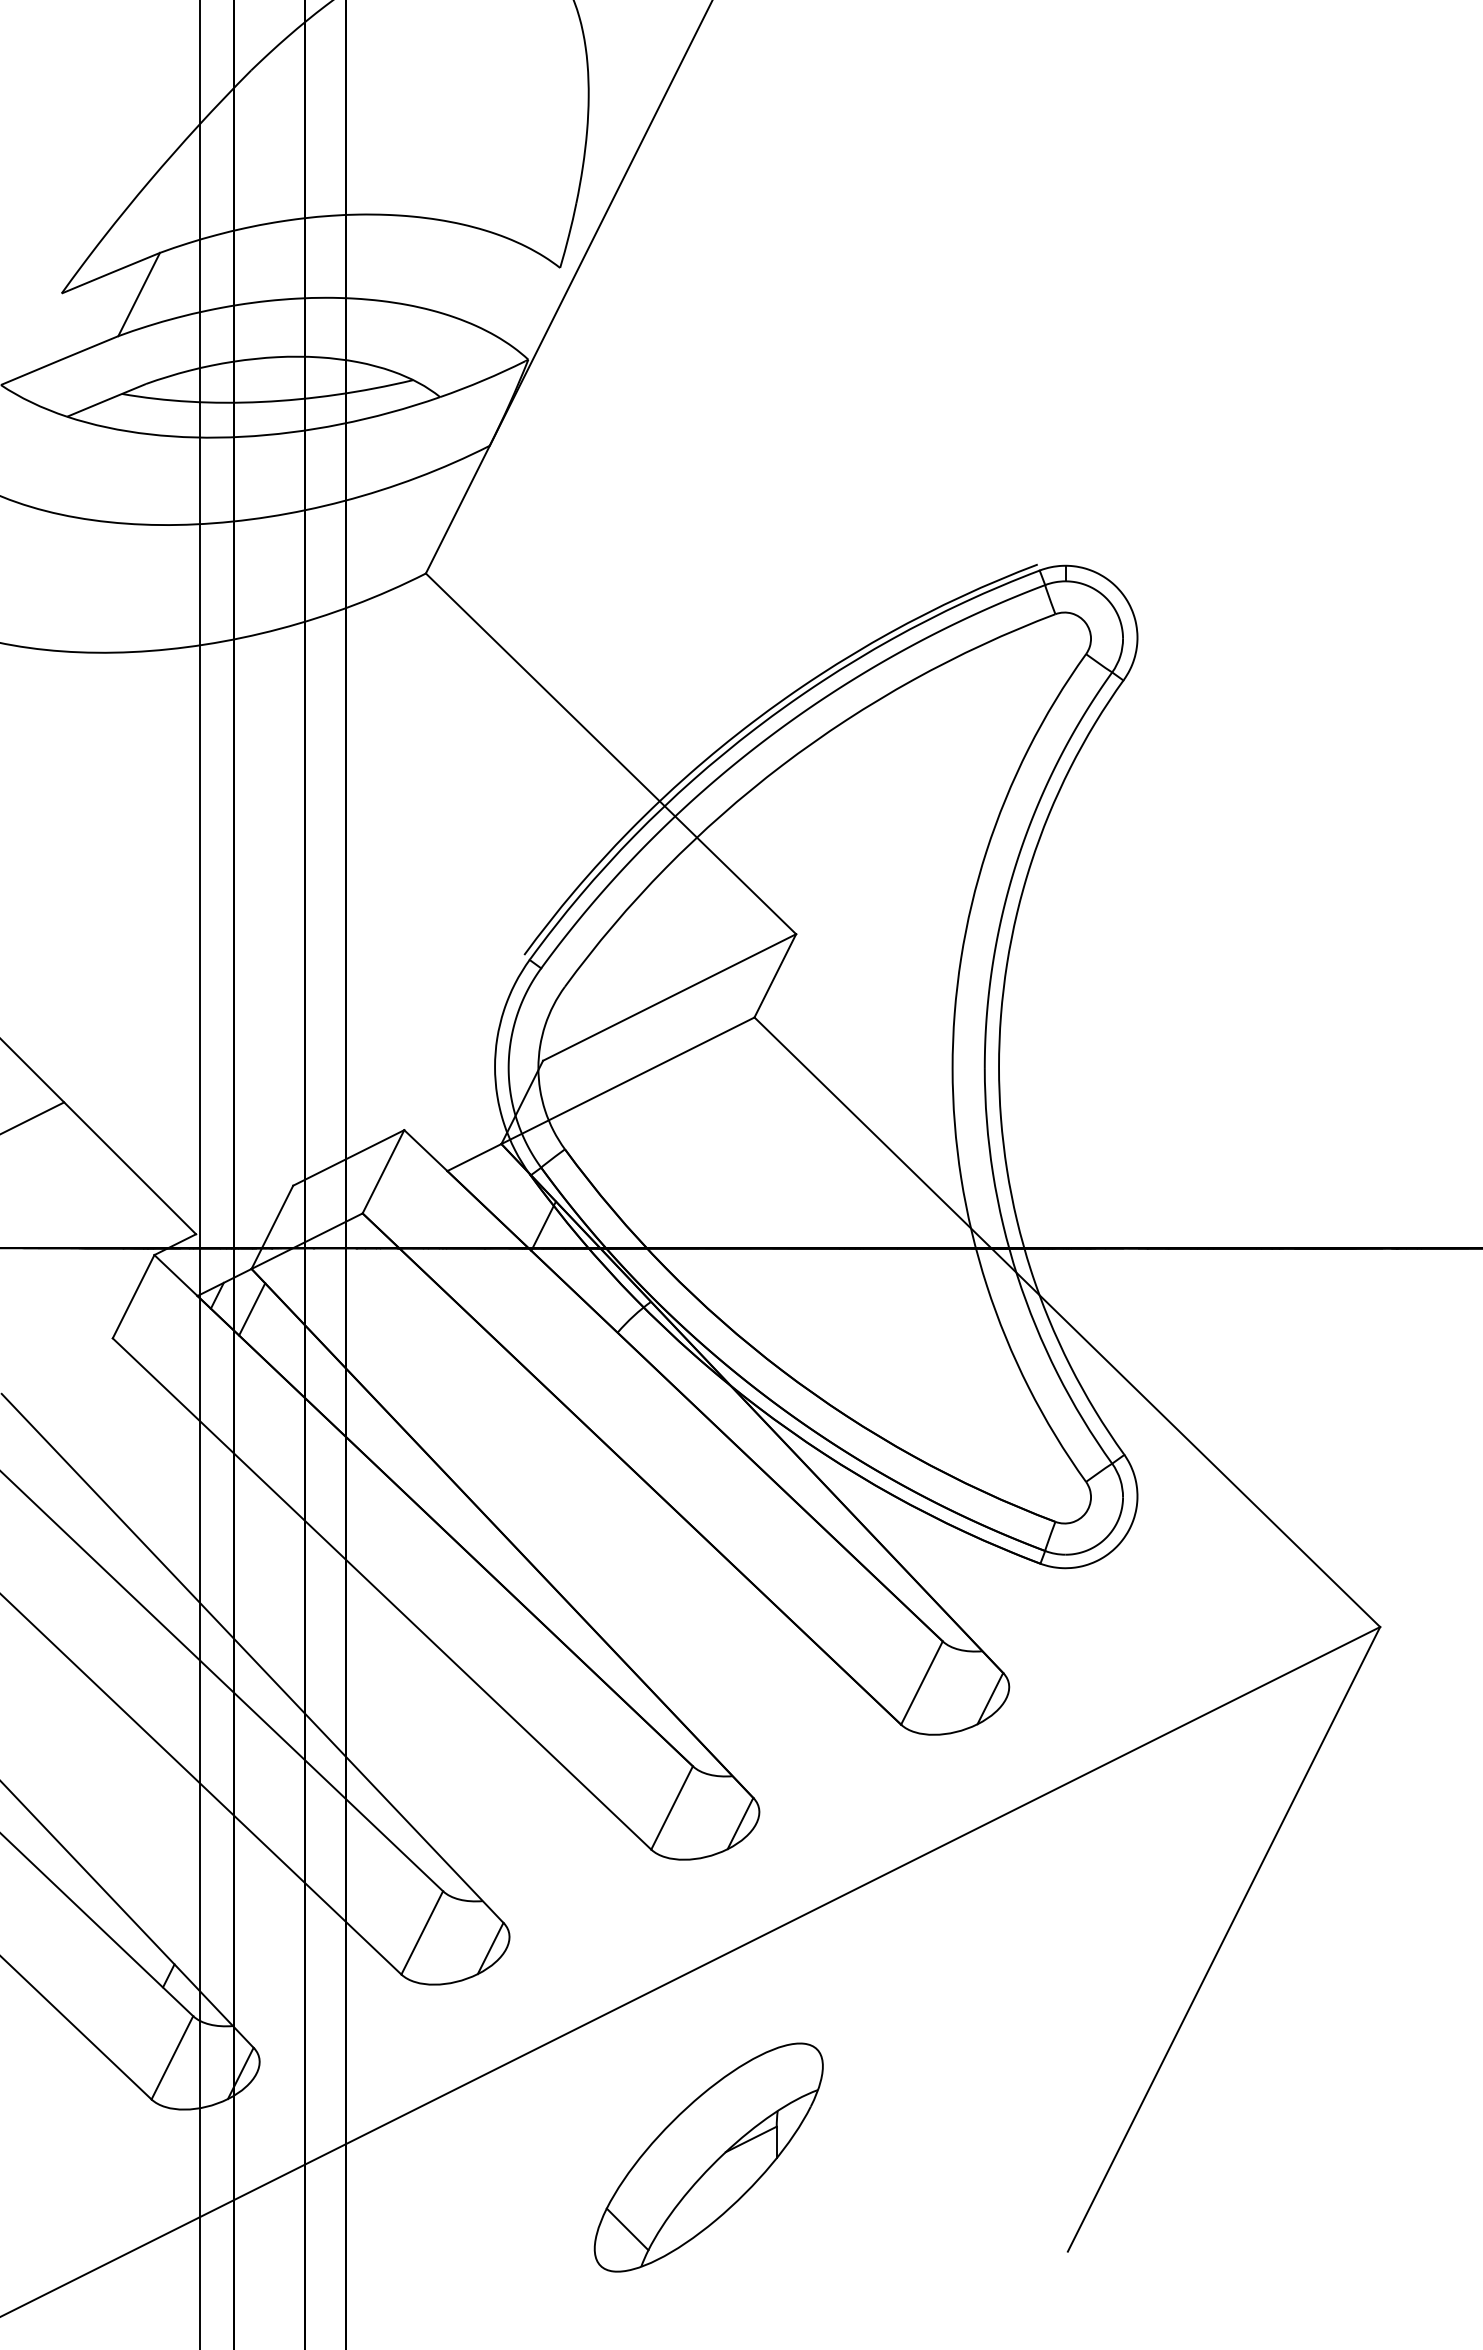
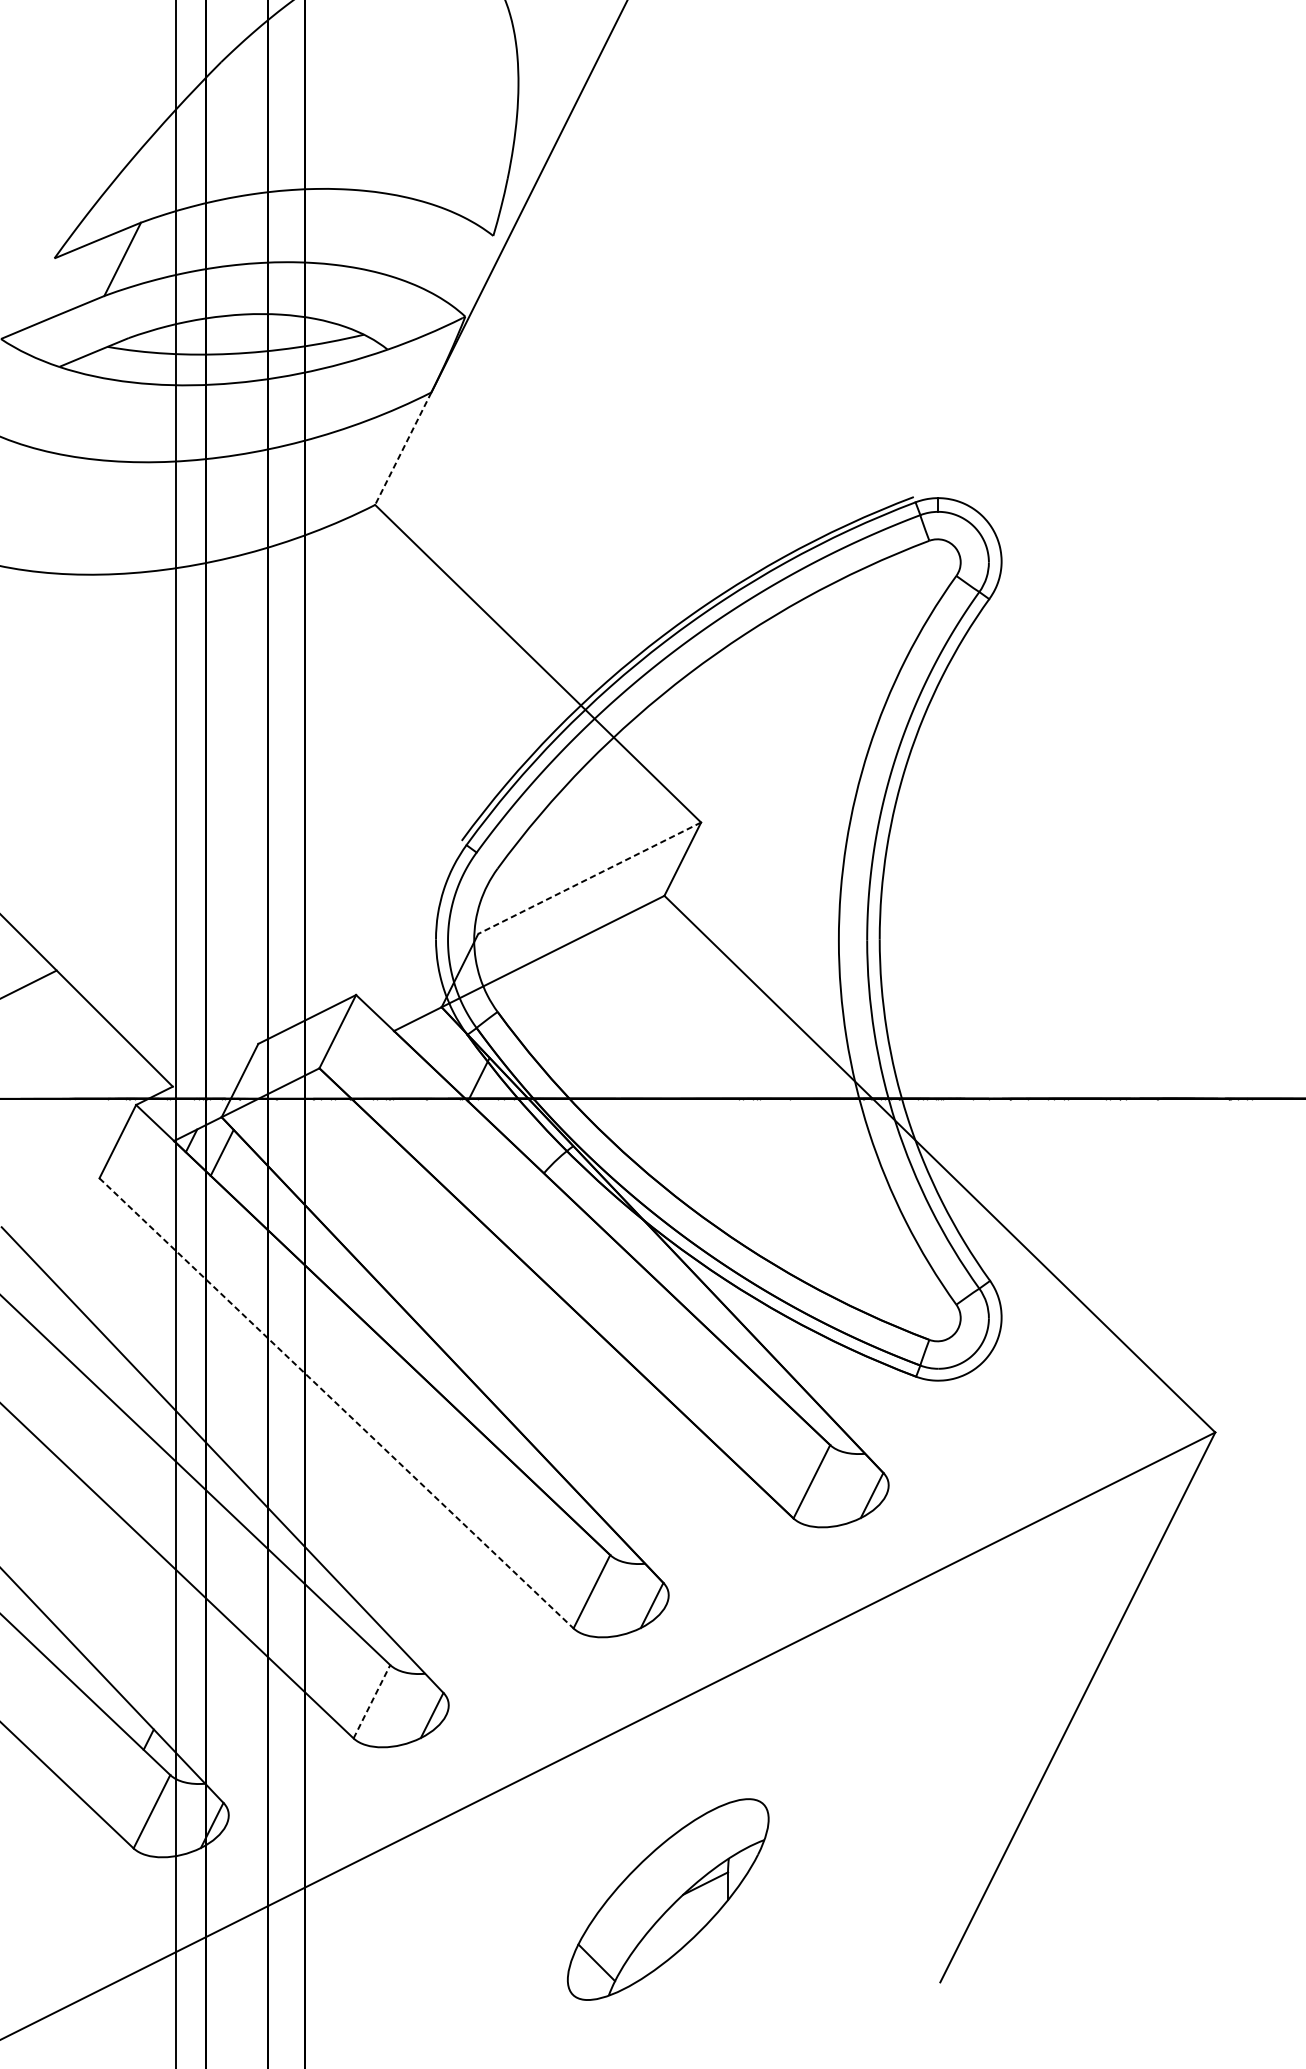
line: (457, 510) -> (402, 449), solid -> dashed
line: (669, 997) -> (589, 878), solid -> dashed
line: (382, 1594) -> (336, 1403), solid -> dashed
line: (422, 1932) -> (372, 1701), solid -> dashed
part: (708, 2157) -> (667, 1899), moved

